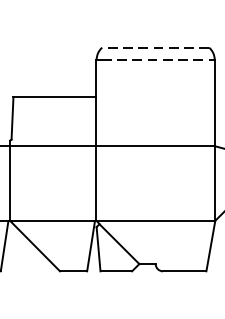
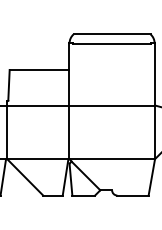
line: (156, 47) -> (112, 34), dashed -> solid
line: (156, 60) -> (112, 43), dashed -> solid

